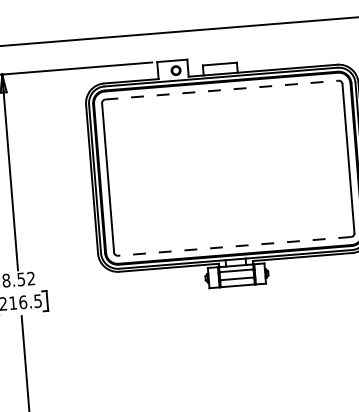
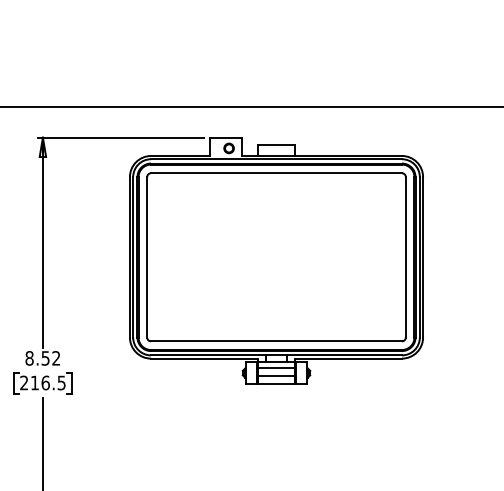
line: (222, 90) -> (277, 173), dashed -> solid
line: (234, 246) -> (276, 341), dashed -> solid

